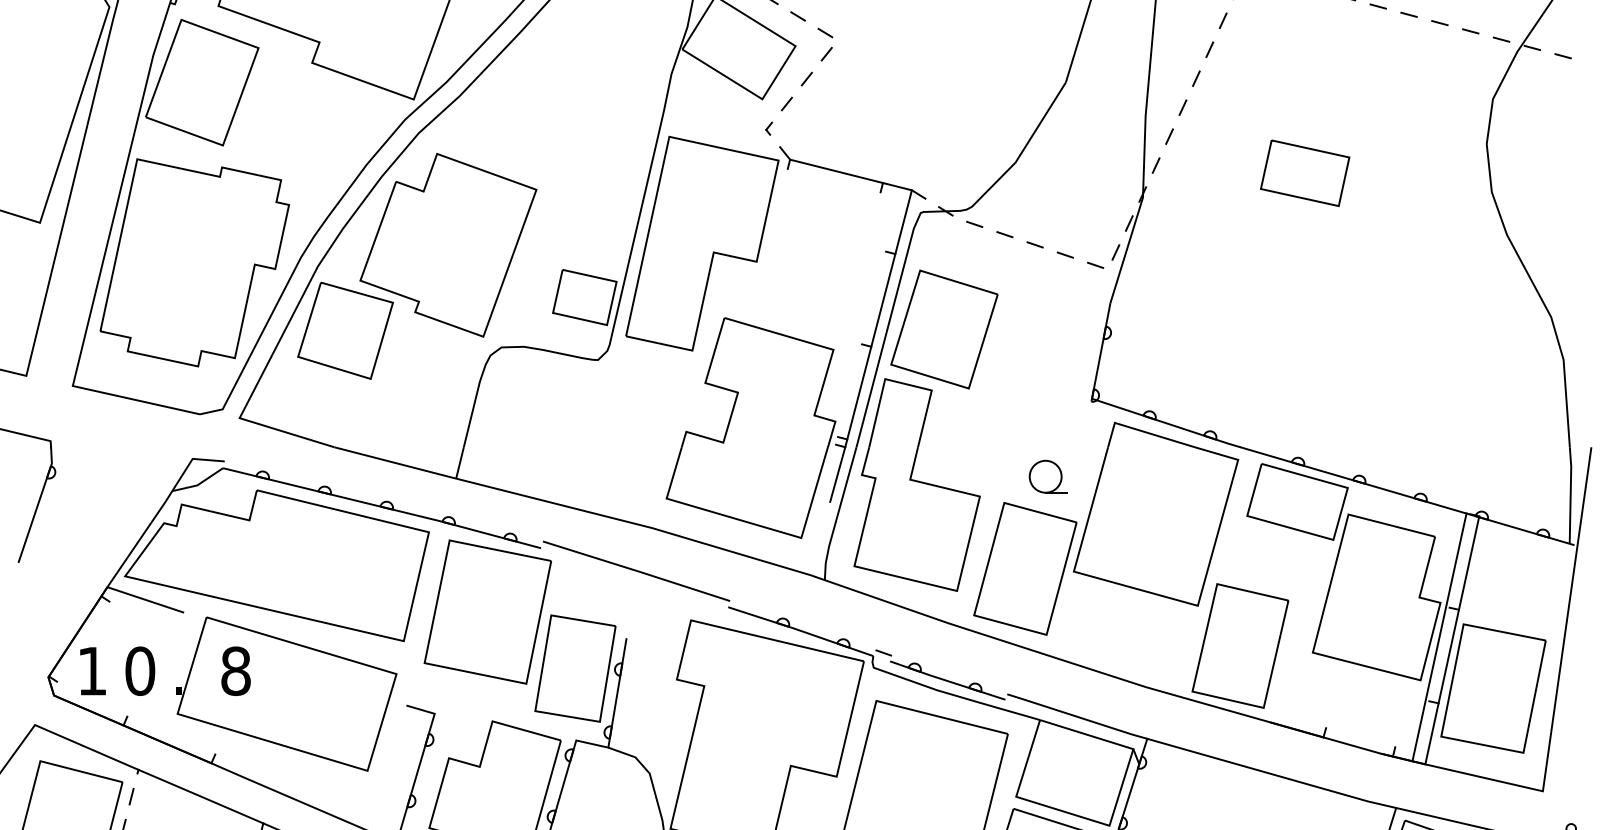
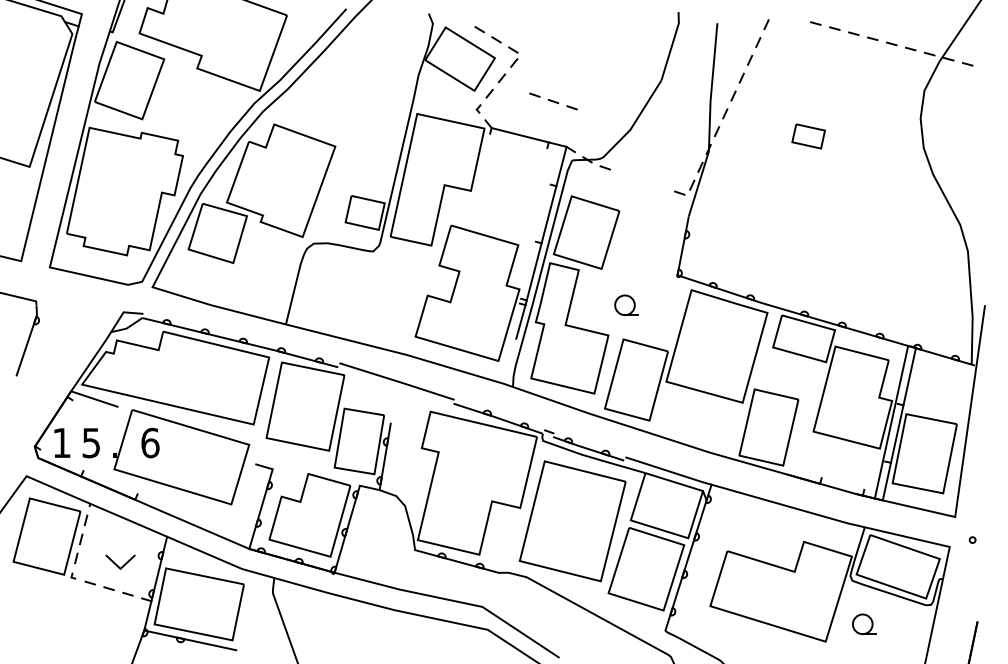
part: (1304, 173) -> (808, 136), size x0.6
part: (1035, 244) -> (553, 101), moved
part: (1048, 475) -> (626, 304), moved
text: (140, 670) -> (91, 442), 0 -> 5
text: (236, 670) -> (150, 442), 8 -> 6

